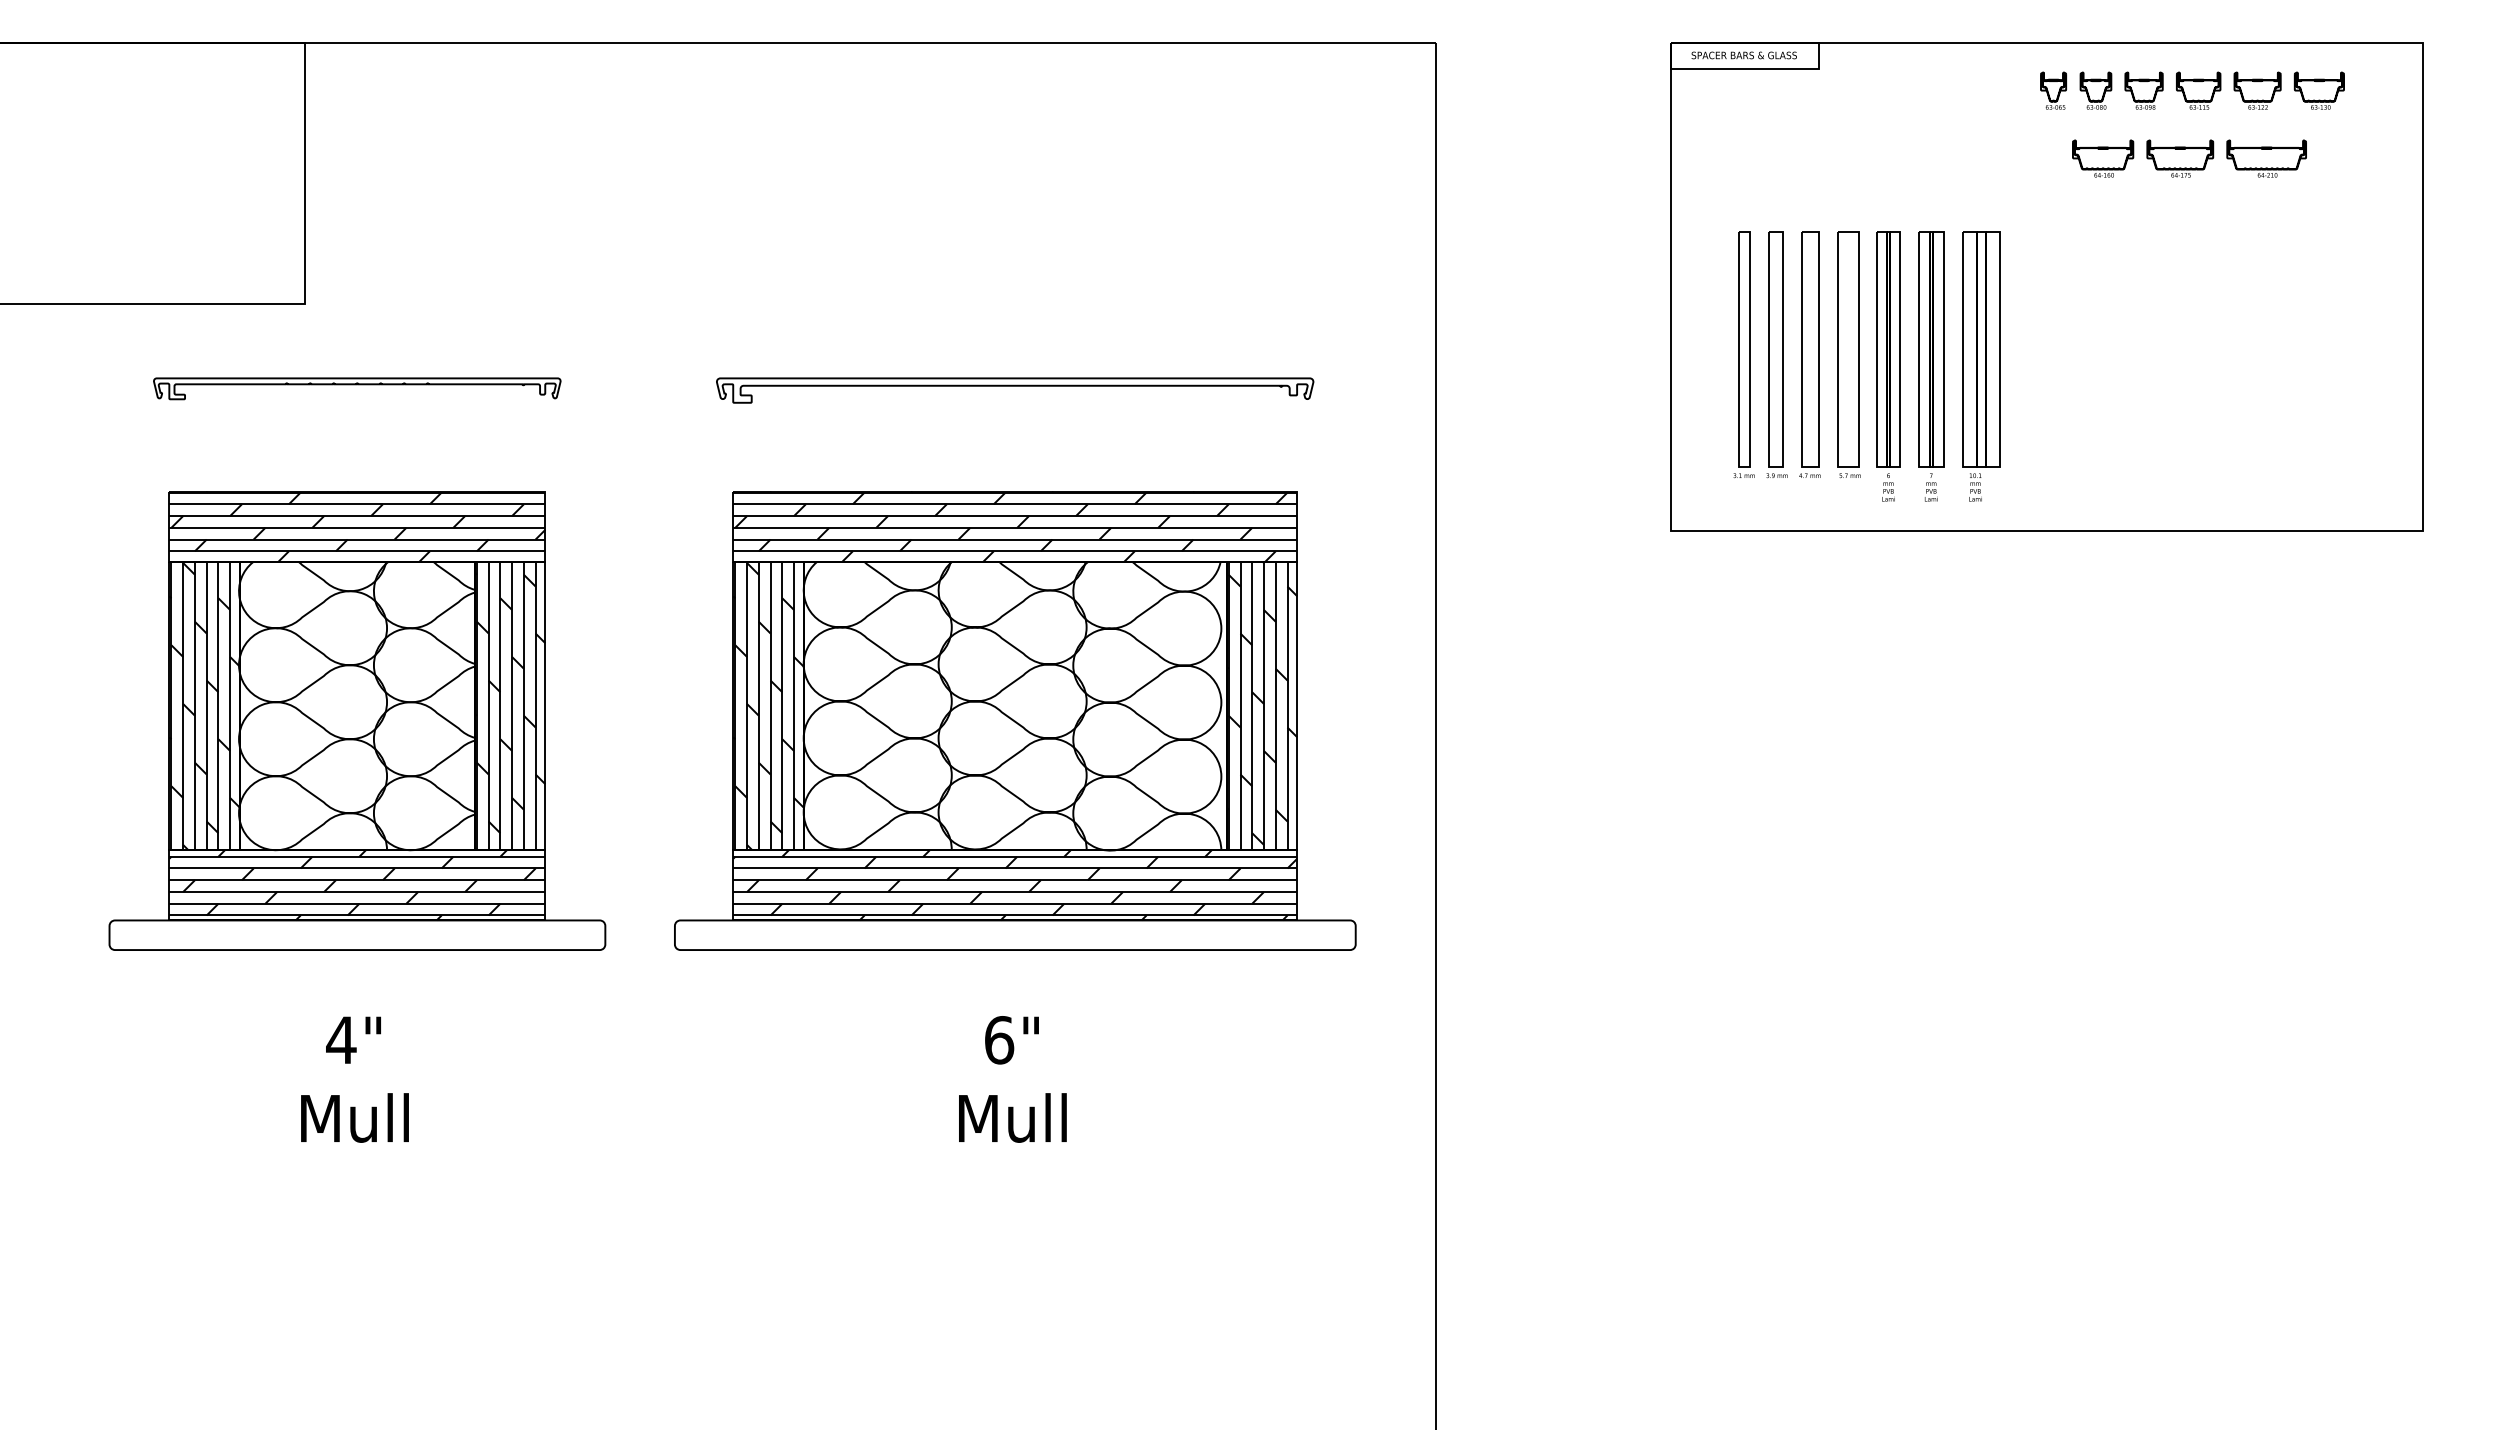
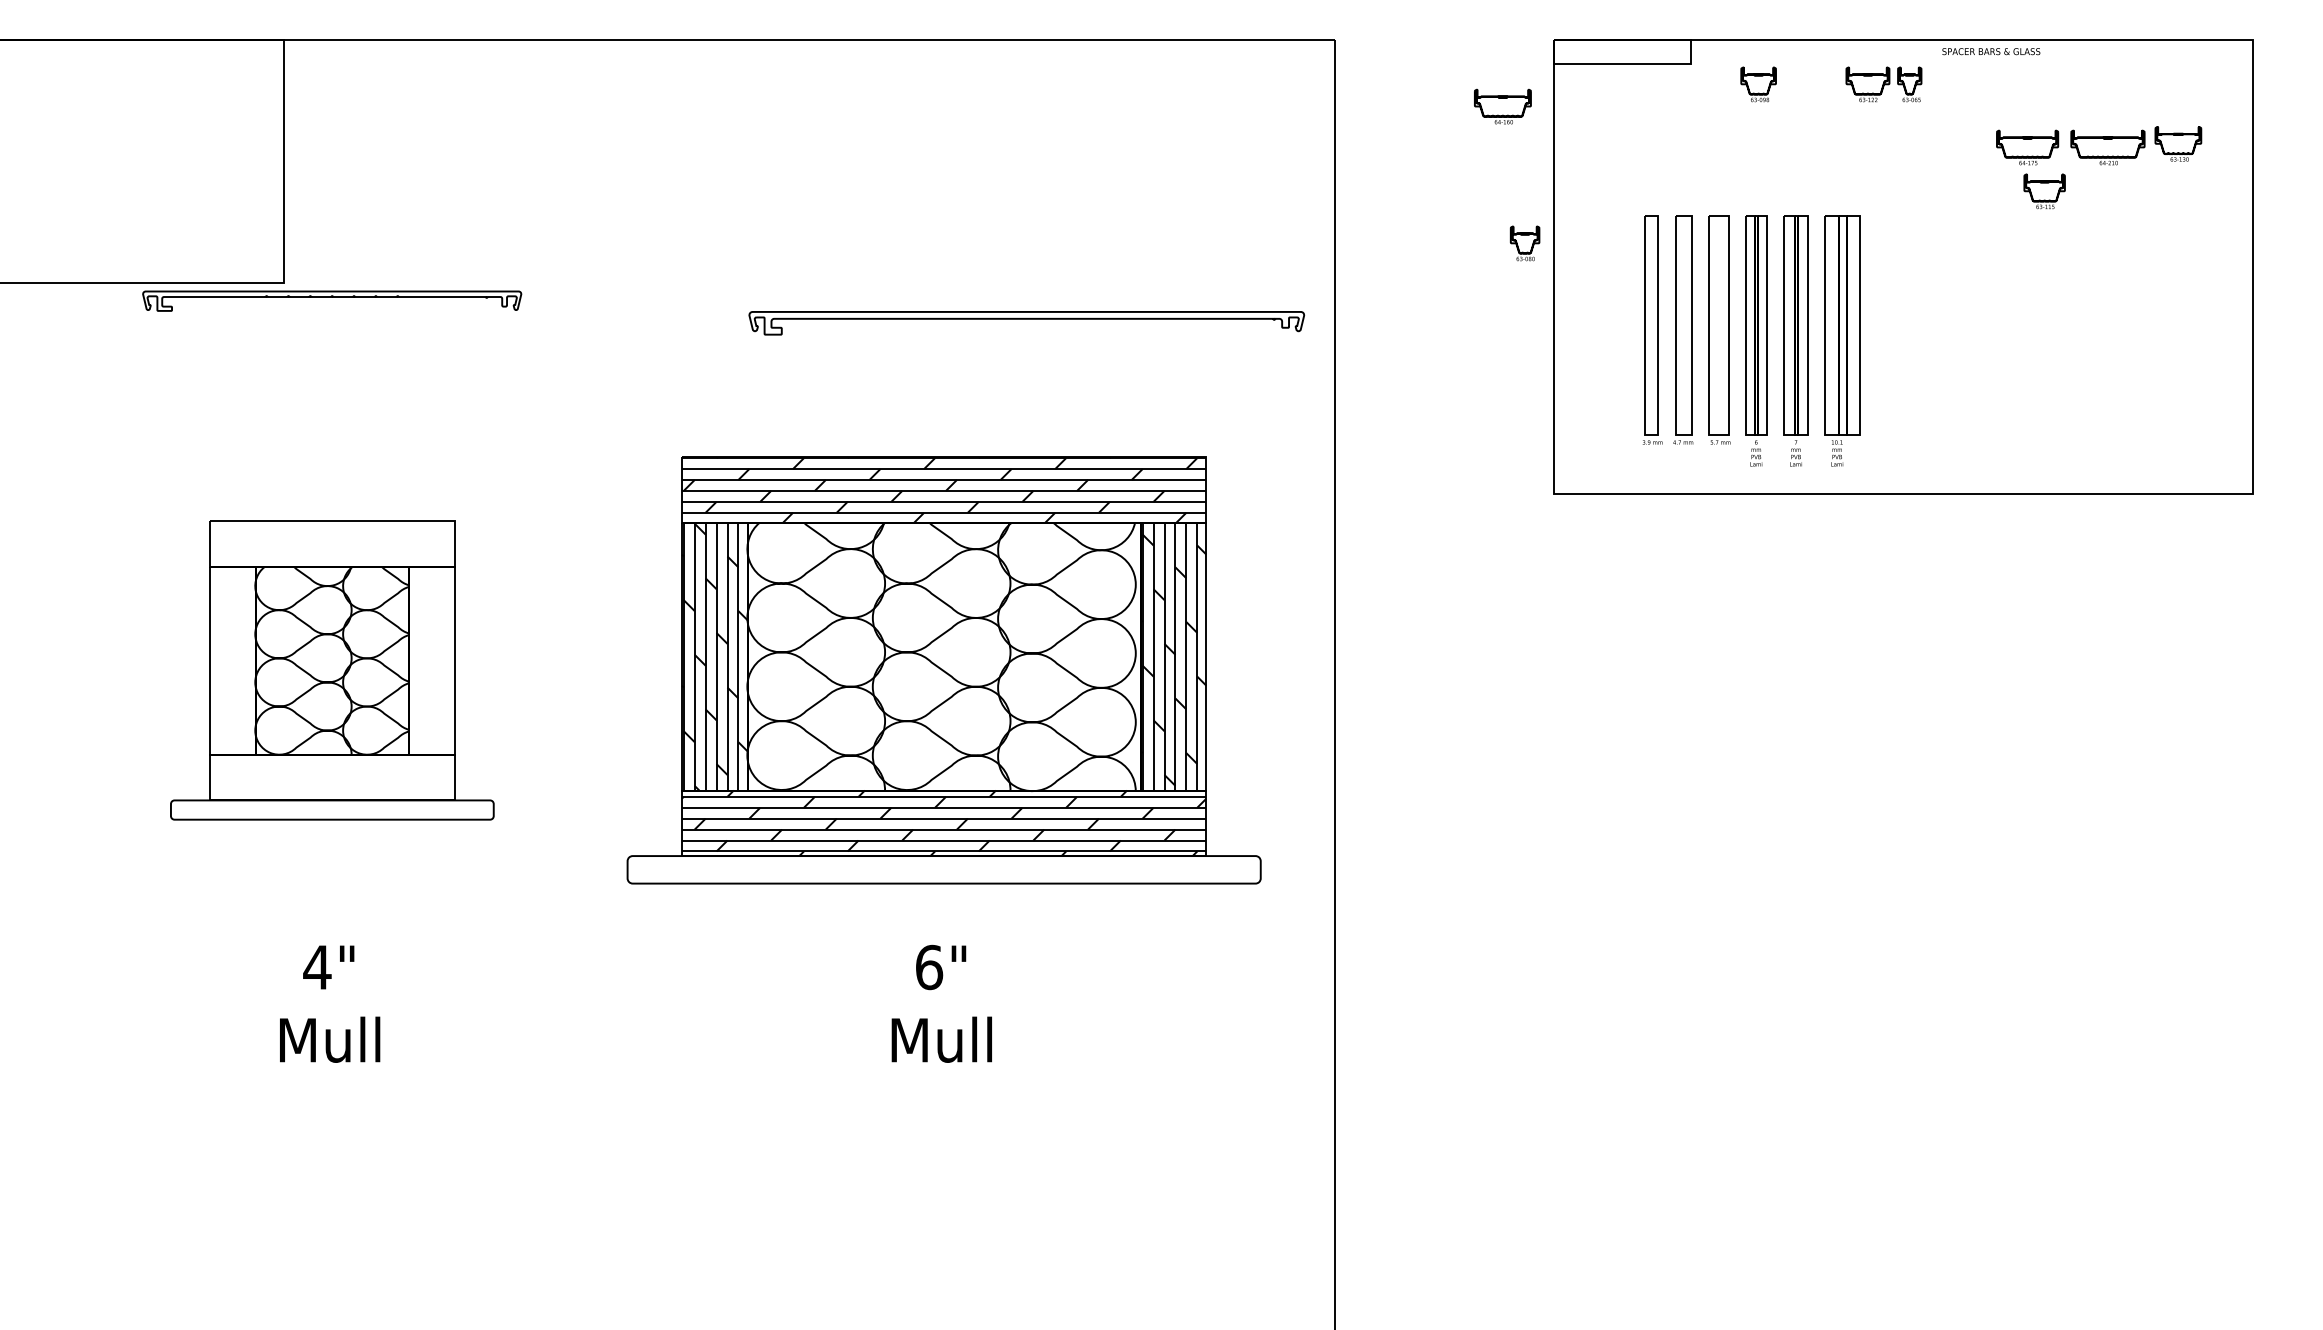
text: (1743, 55) -> (1990, 51), moved
part: (2095, 90) -> (1524, 243), moved
part: (2143, 90) -> (1758, 84), moved
part: (2198, 90) -> (2044, 191), moved
part: (2257, 90) -> (1867, 84), moved
part: (2318, 90) -> (2177, 143), moved
part: (2103, 158) -> (1503, 106), moved
part: (1743, 354) -> (1621, 329), removed
part: (357, 388) -> (332, 300), moved
part: (1015, 390) -> (1027, 323), moved
part: (357, 720) -> (332, 670), size x0.7

